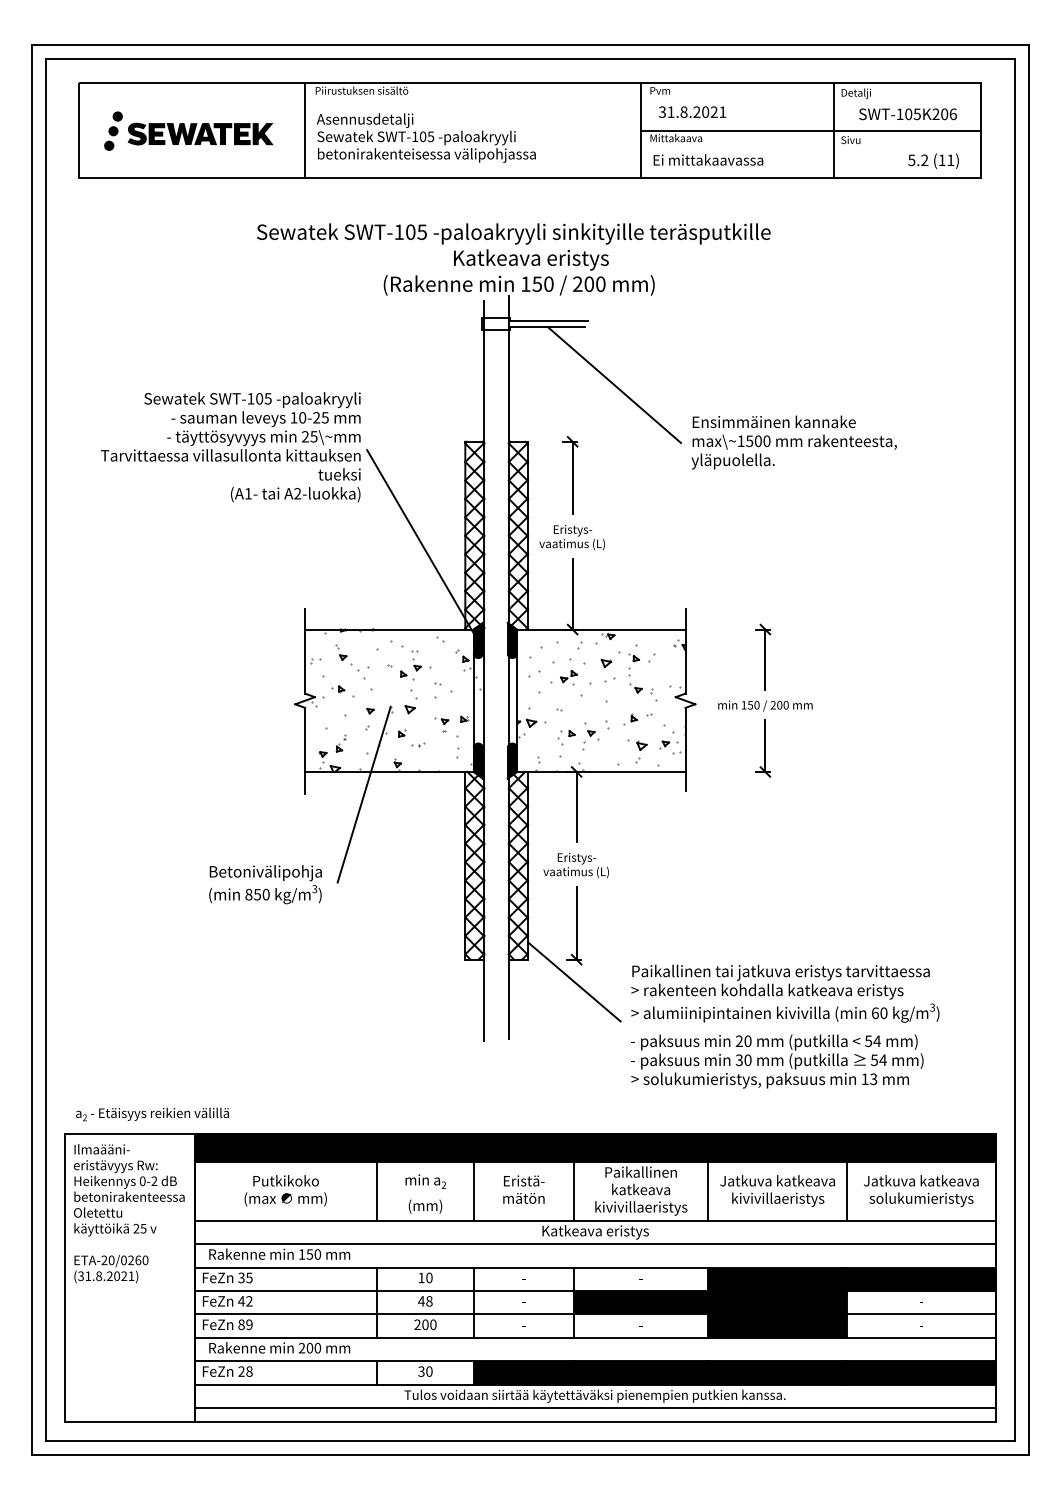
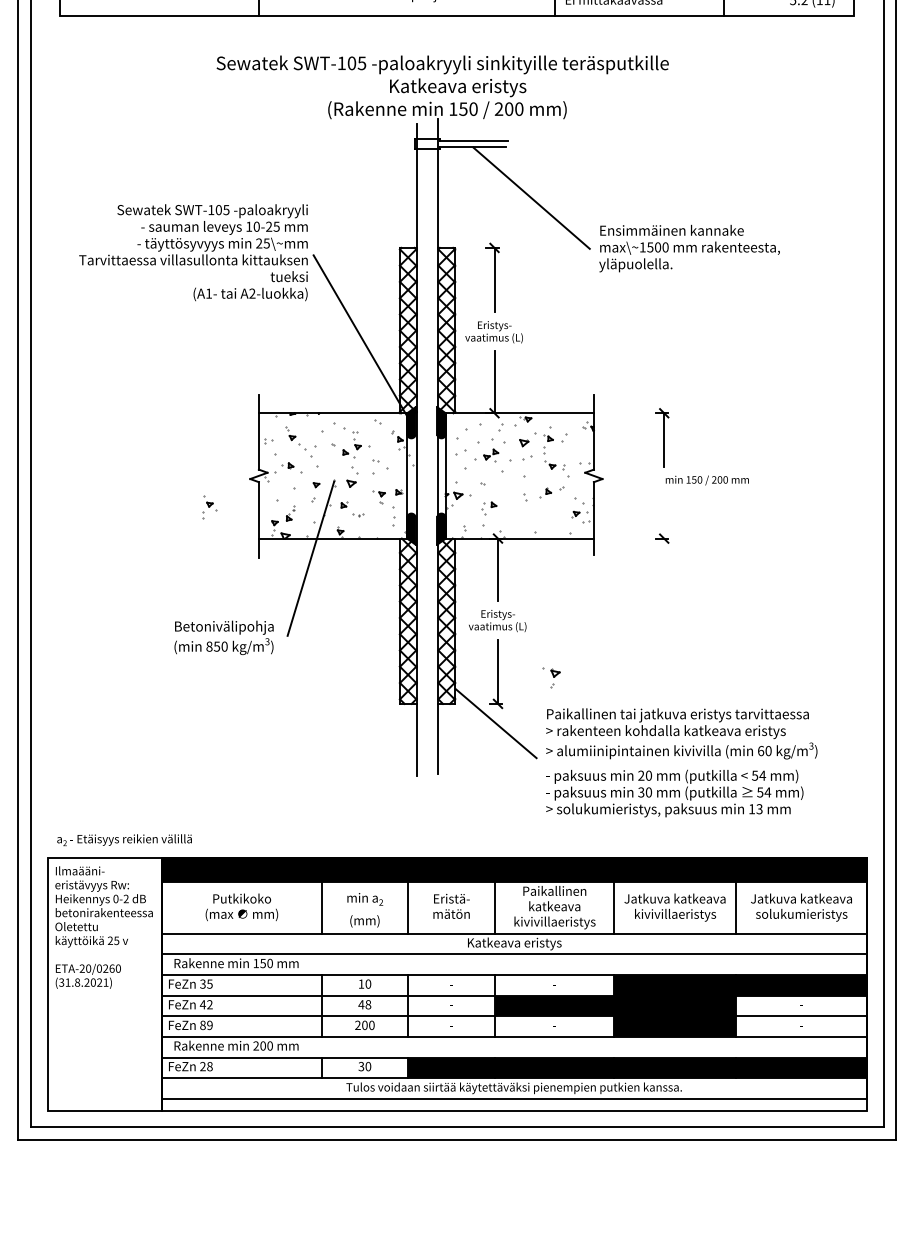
text: (765, 705) -> (707, 480), moved
part: (590, 736) -> (209, 507), moved
line: (765, 746) -> (664, 516), removed
part: (637, 751) -> (551, 678), moved

